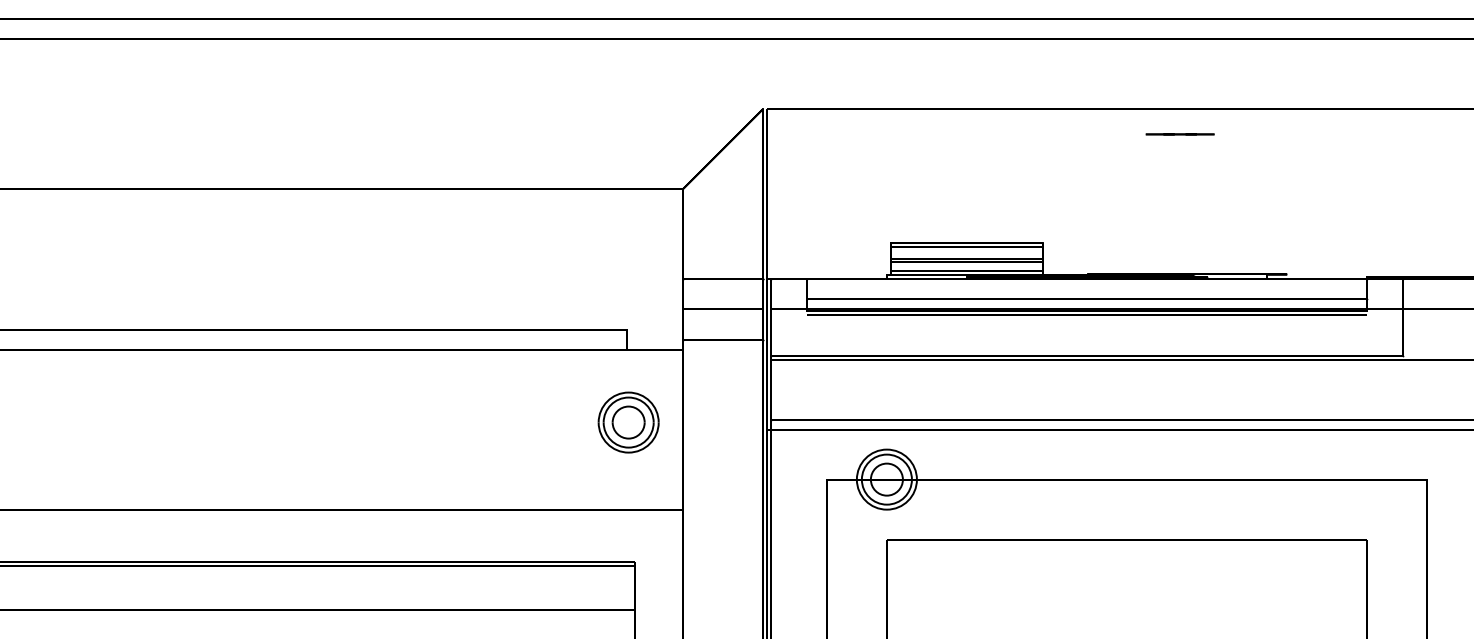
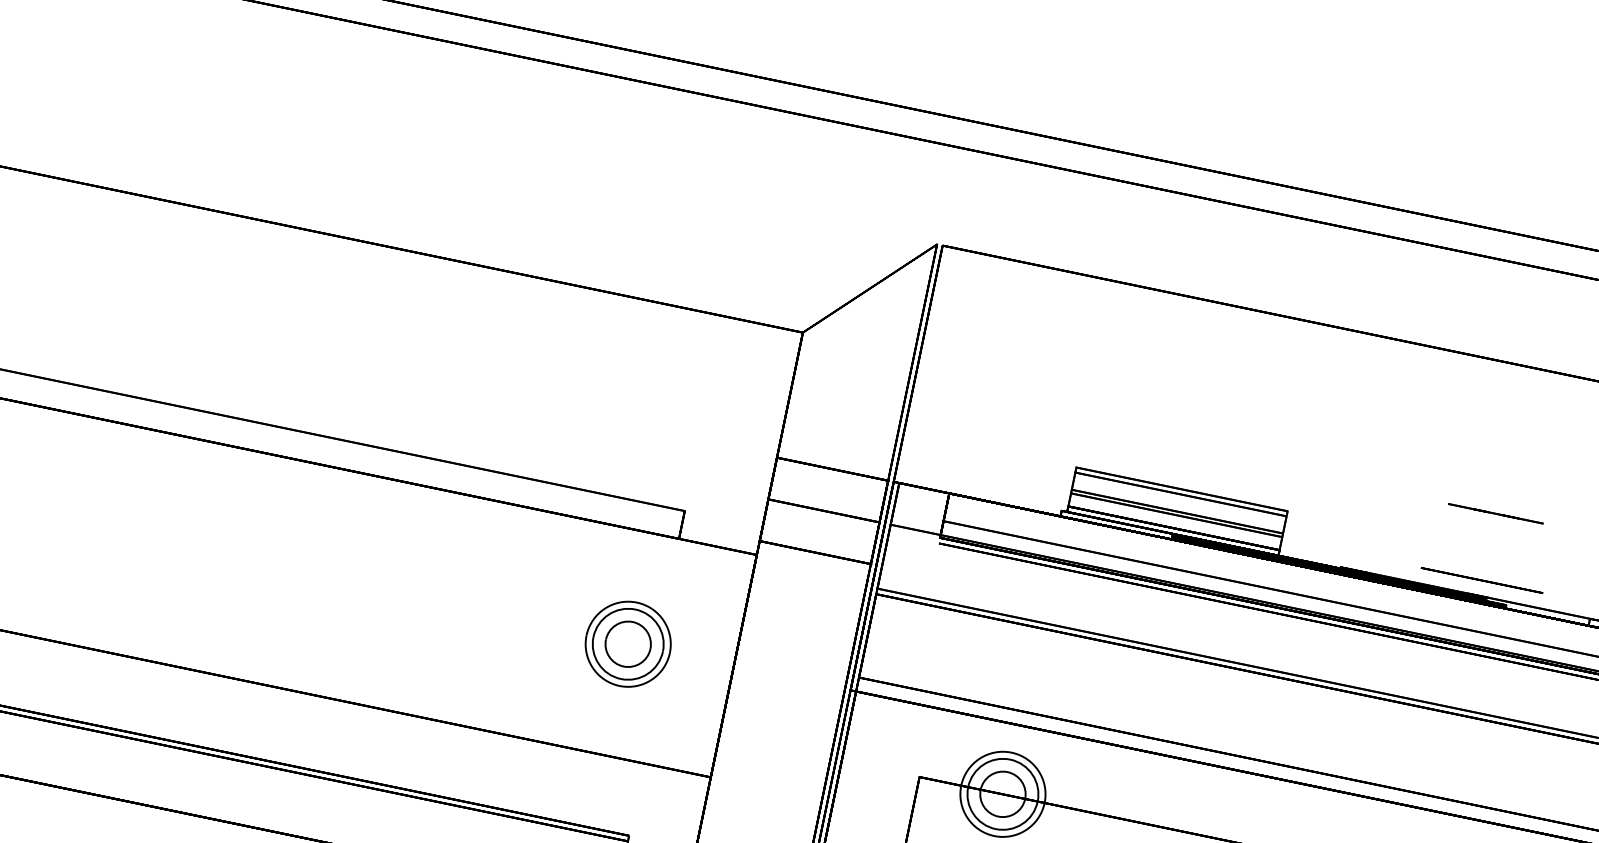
line: (1179, 134) -> (1494, 513), moved
circle: (1187, 263) -> (1482, 580), added
part: (628, 422) -> (627, 644), moved

